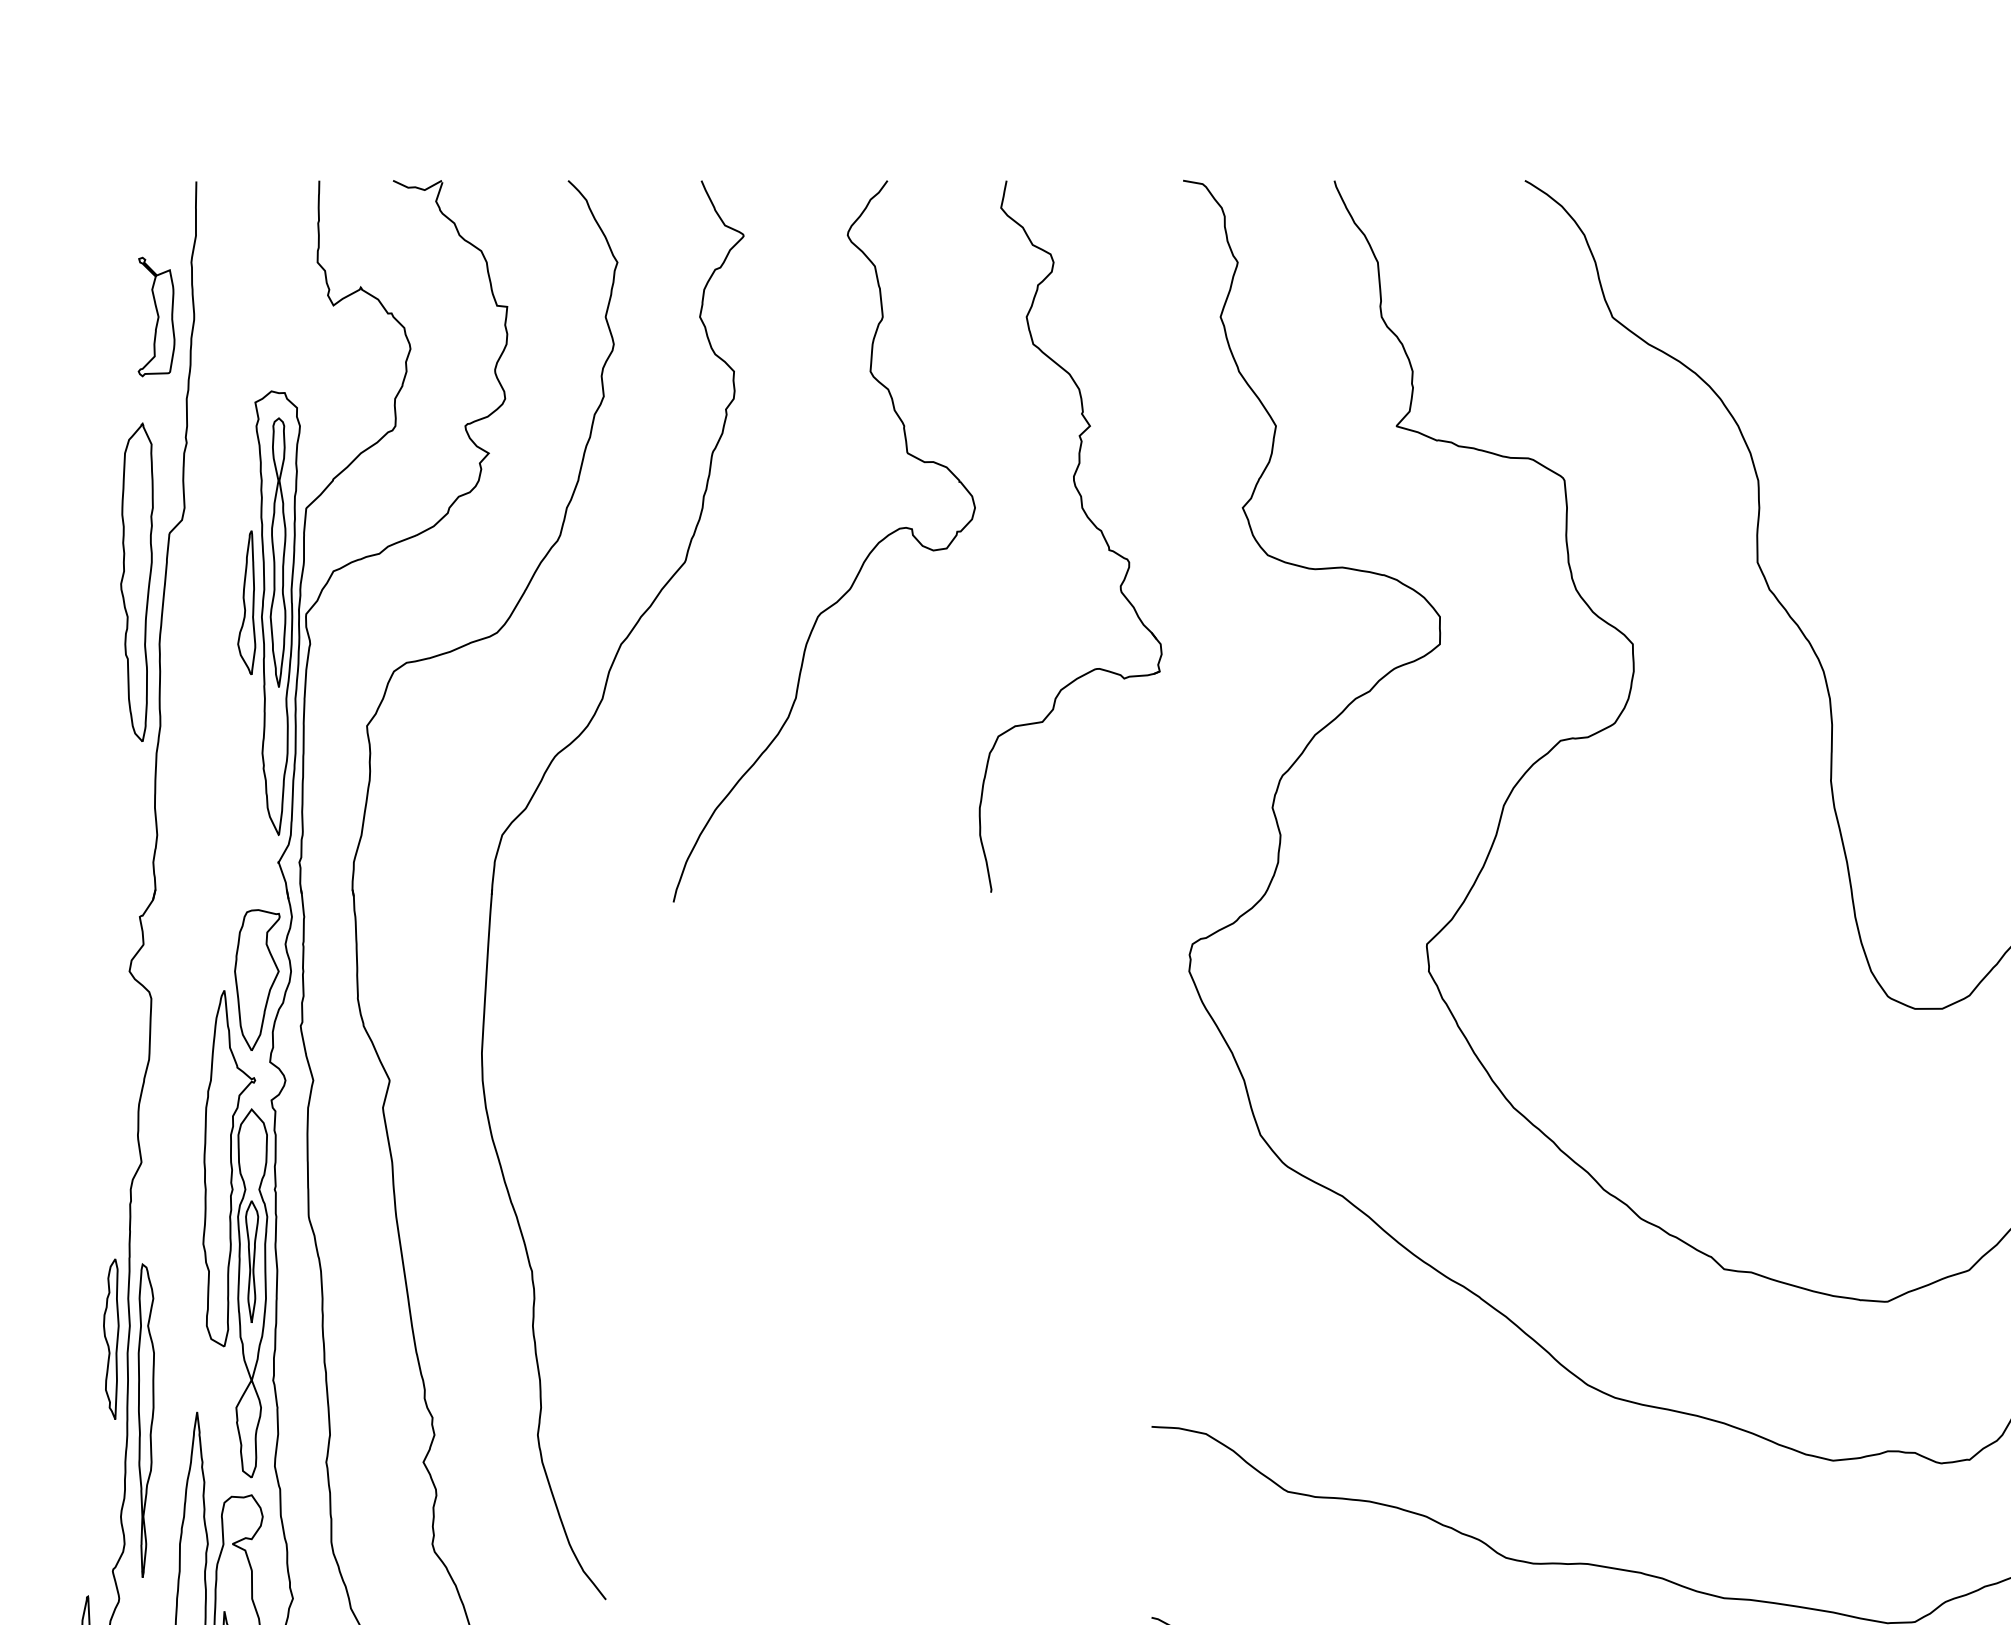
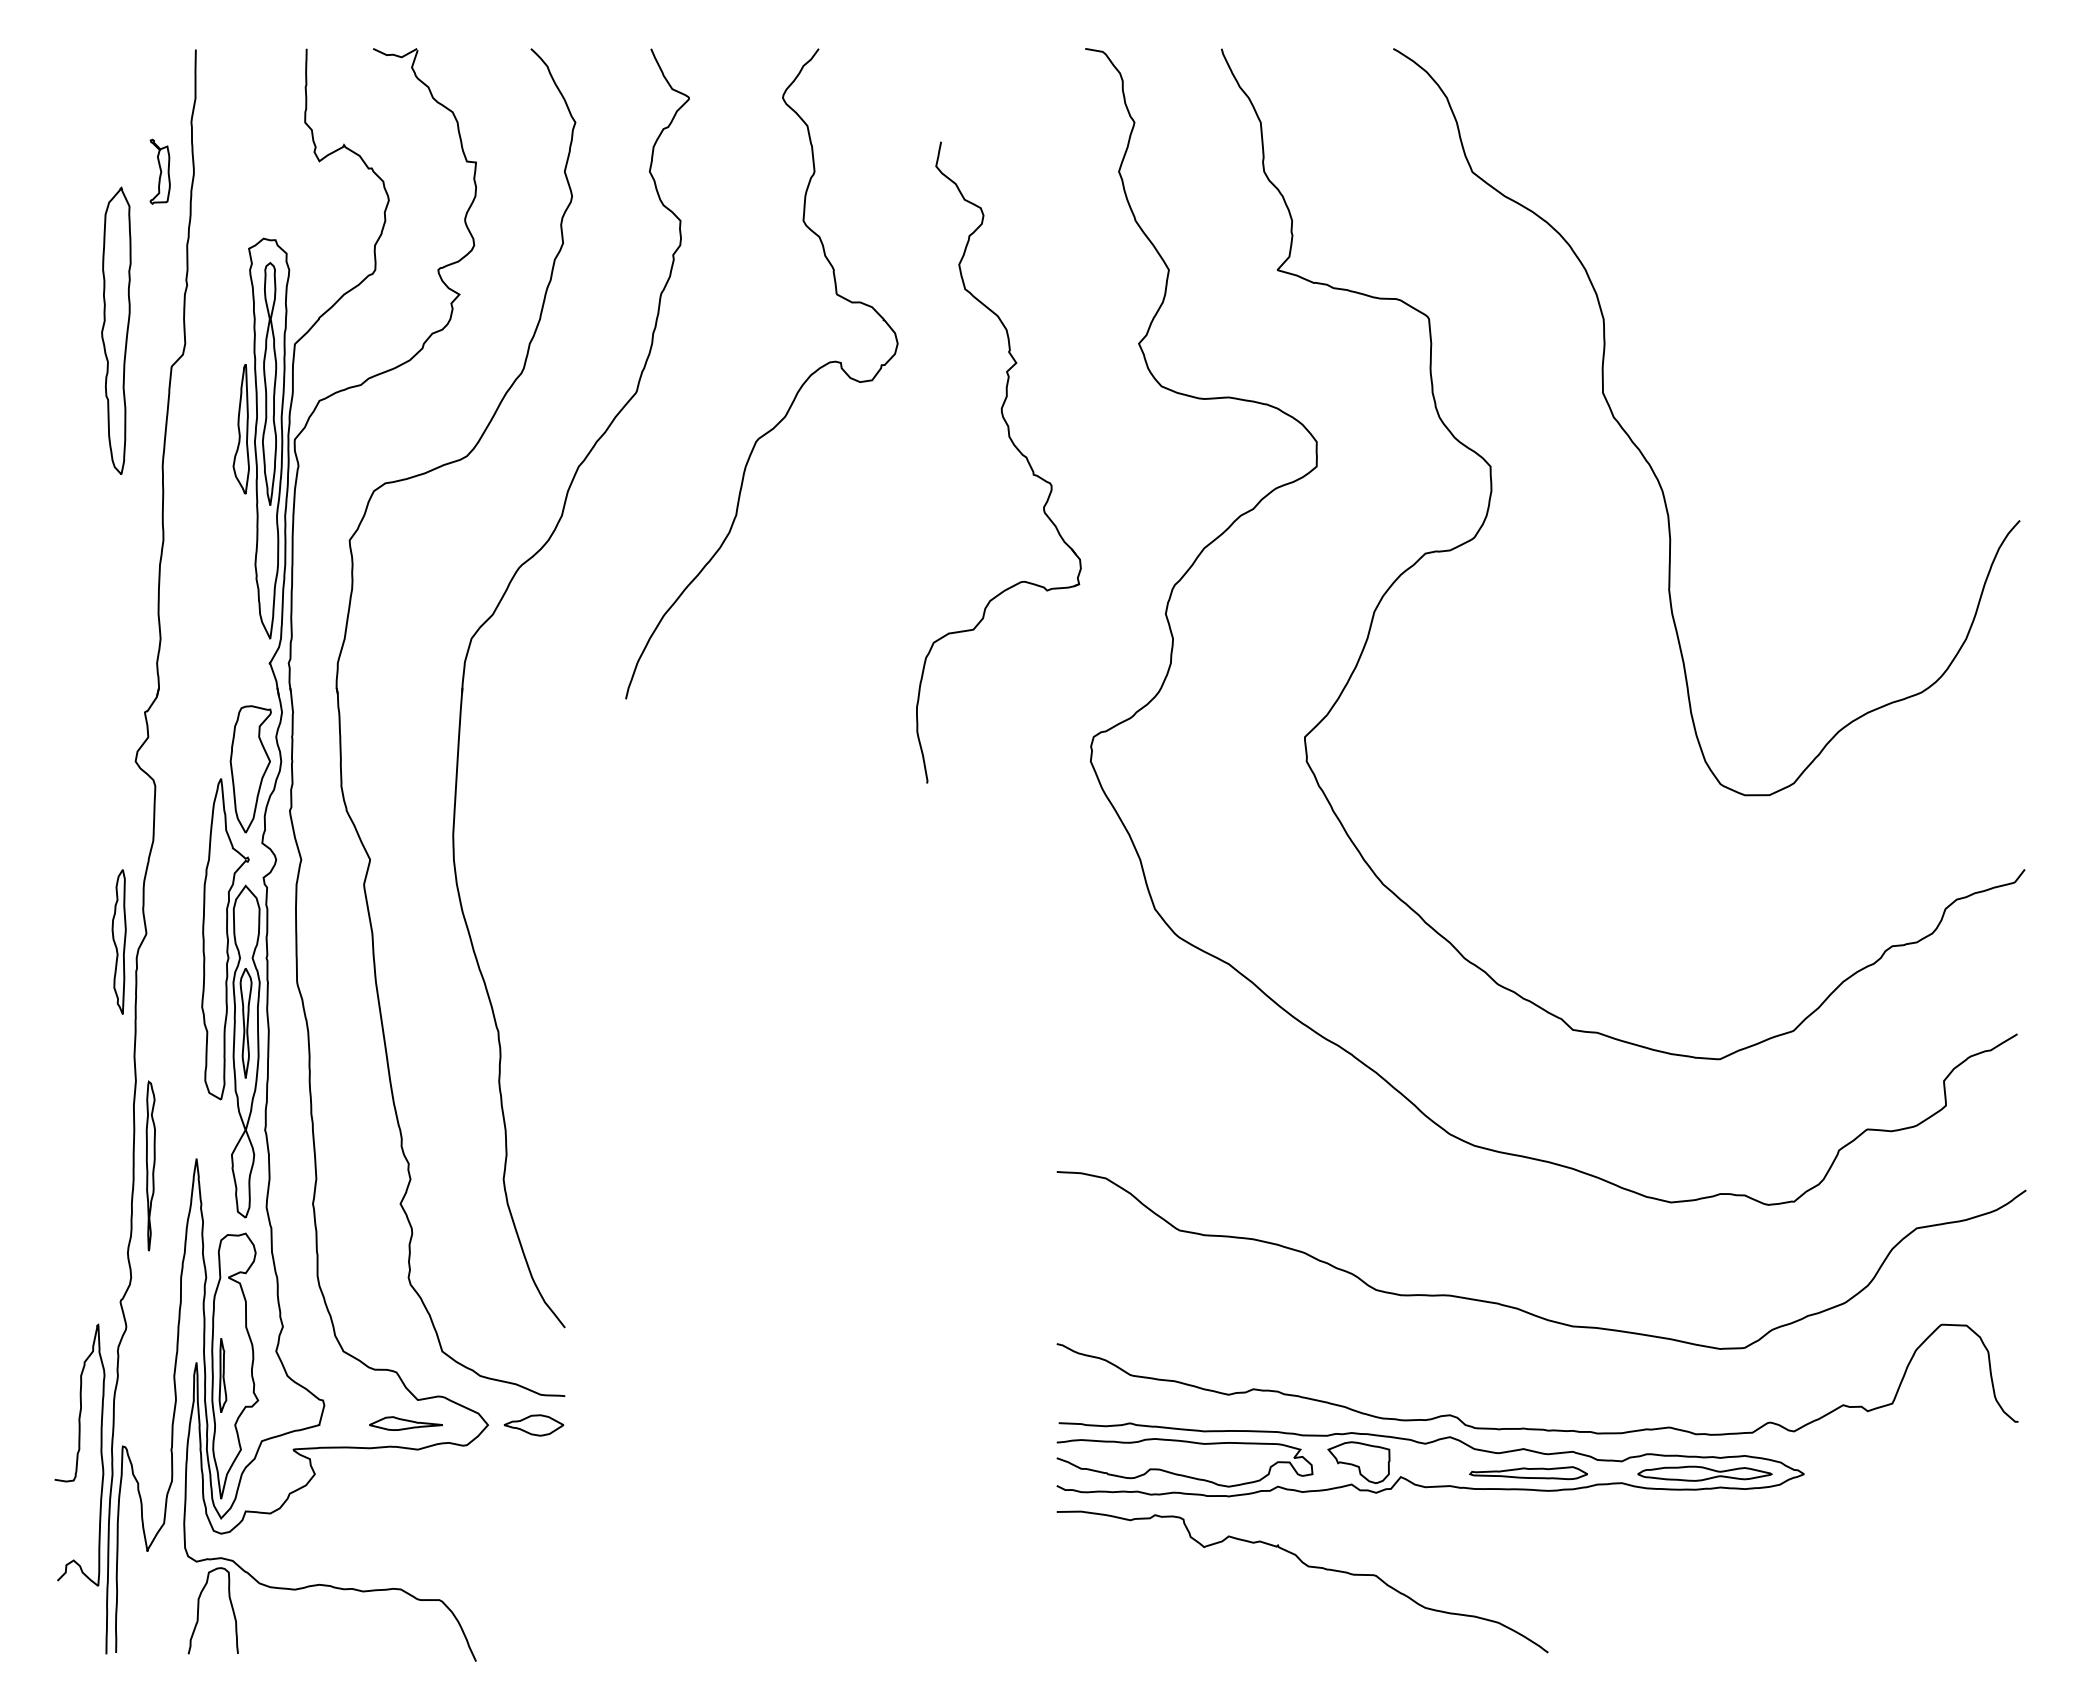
part: (157, 316) -> (160, 171), size x0.6
part: (1089, 520) -> (1015, 448), moved
part: (137, 581) -> (116, 330), moved
part: (110, 1338) -> (118, 941), moved
part: (146, 1419) -> (150, 1165), size x0.6

